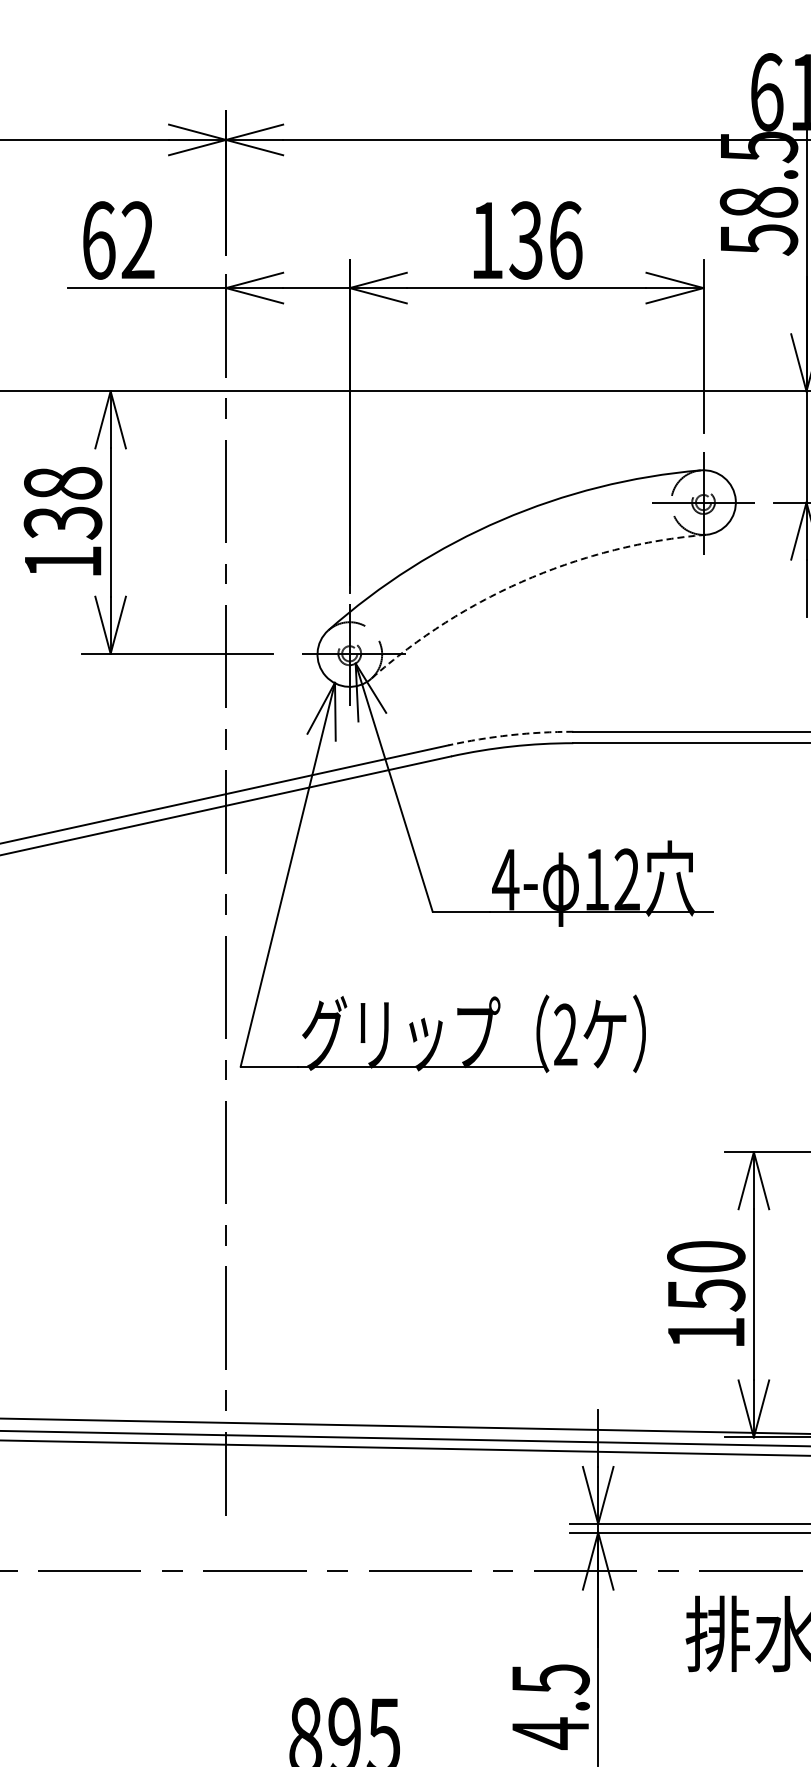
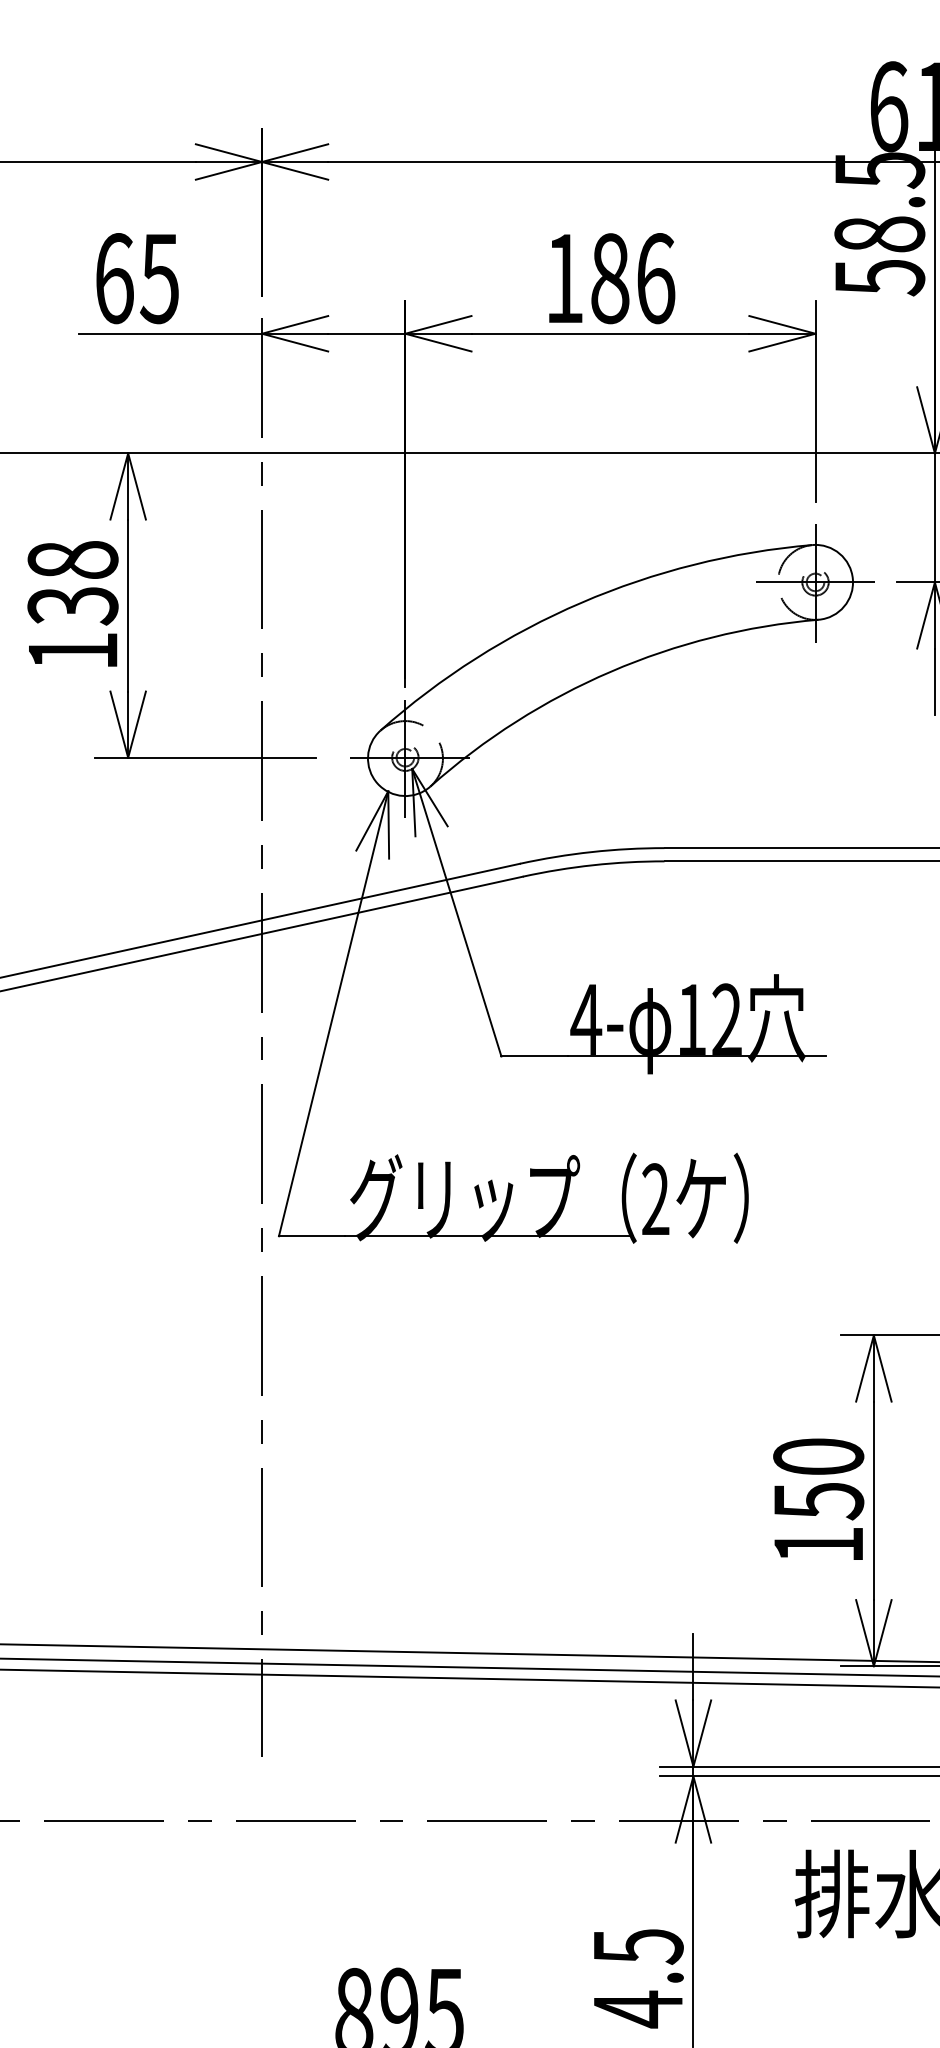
text: (137, 240) -> (159, 278), 62 -> 65
text: (525, 240) -> (609, 278), 136 -> 186
arc: (527, 579) -> (611, 671), dashed -> solid
arc: (510, 735) -> (591, 852), dashed -> solid

